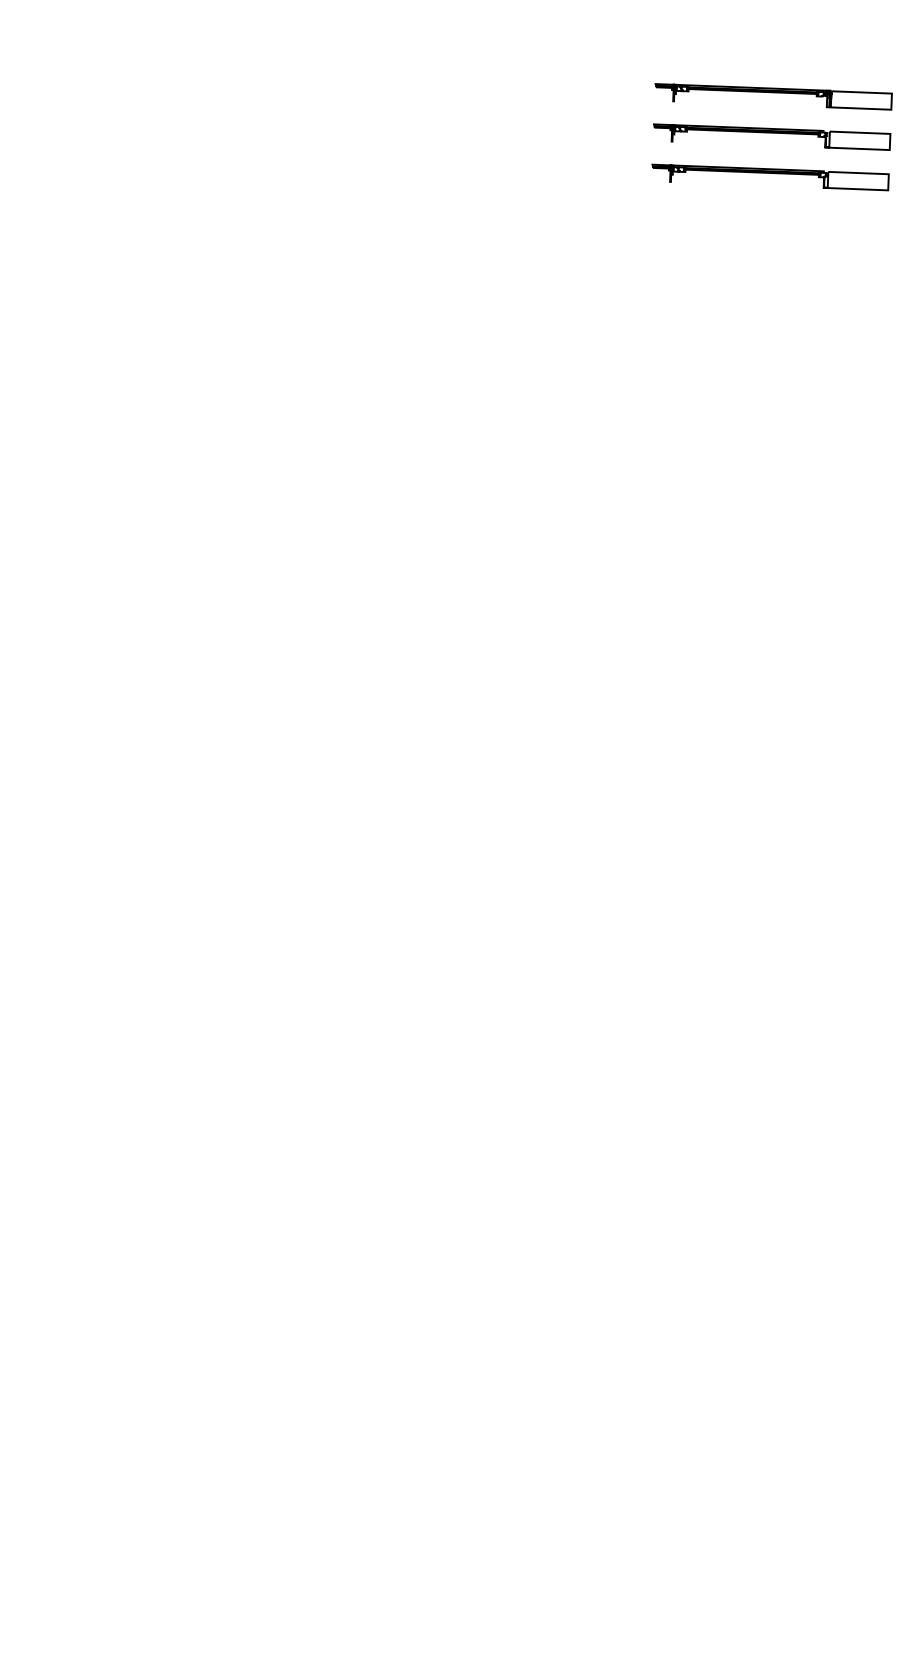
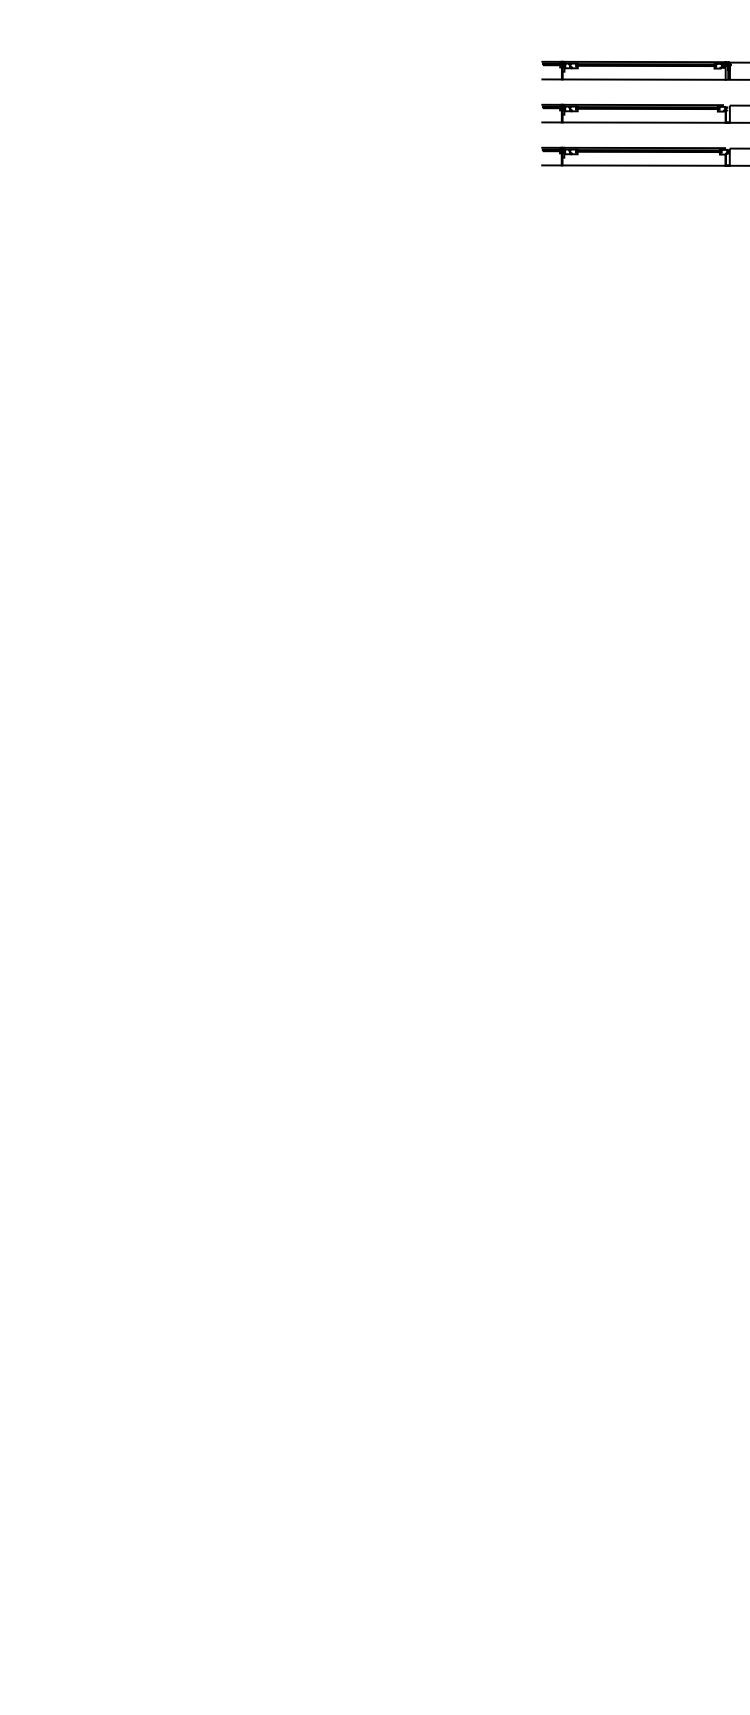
line: (740, 103) -> (633, 79), added
line: (738, 143) -> (633, 121), added
line: (736, 184) -> (632, 165), added

